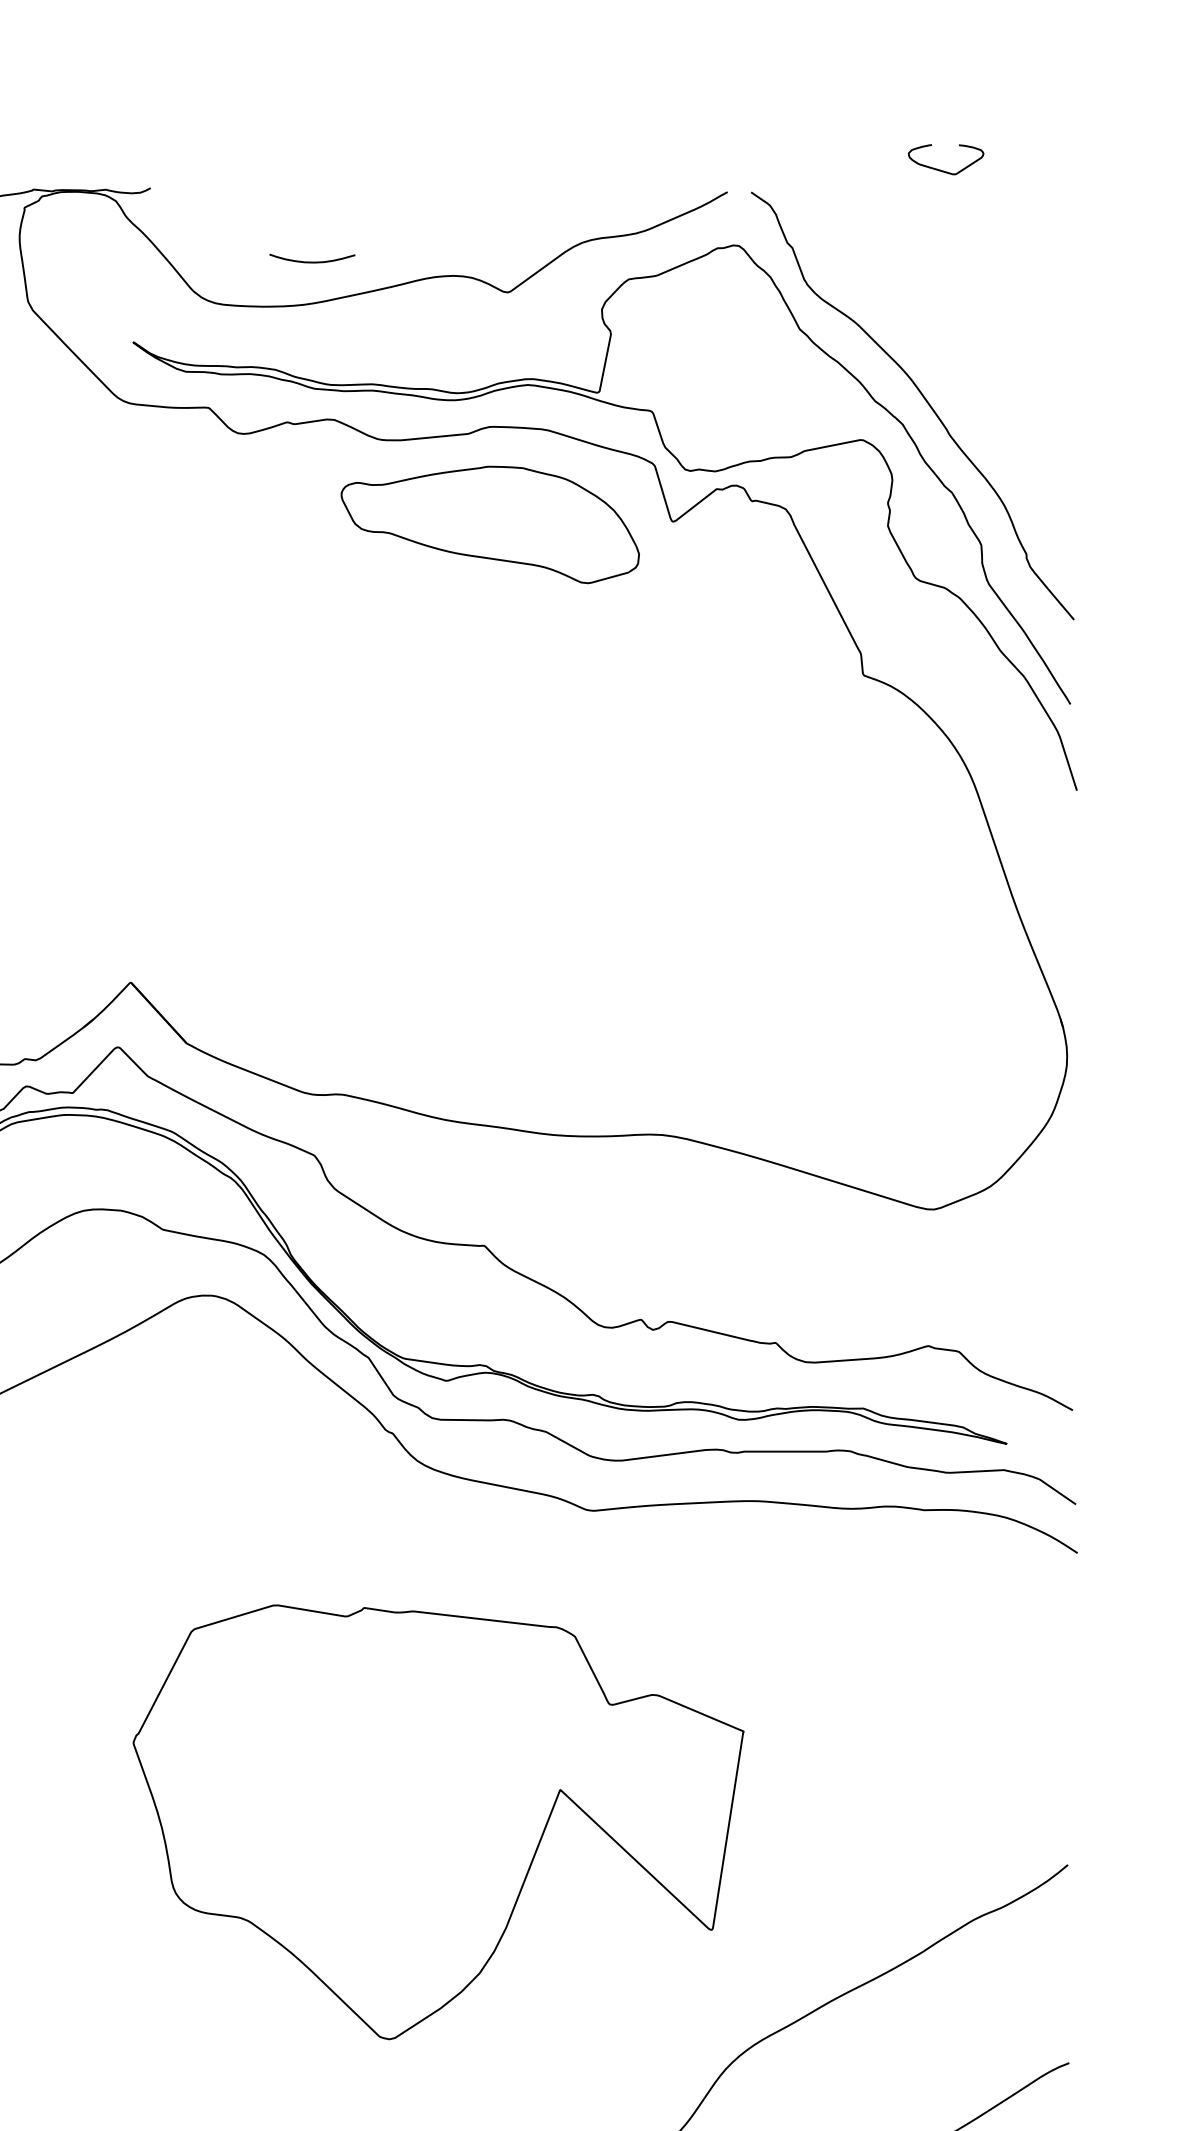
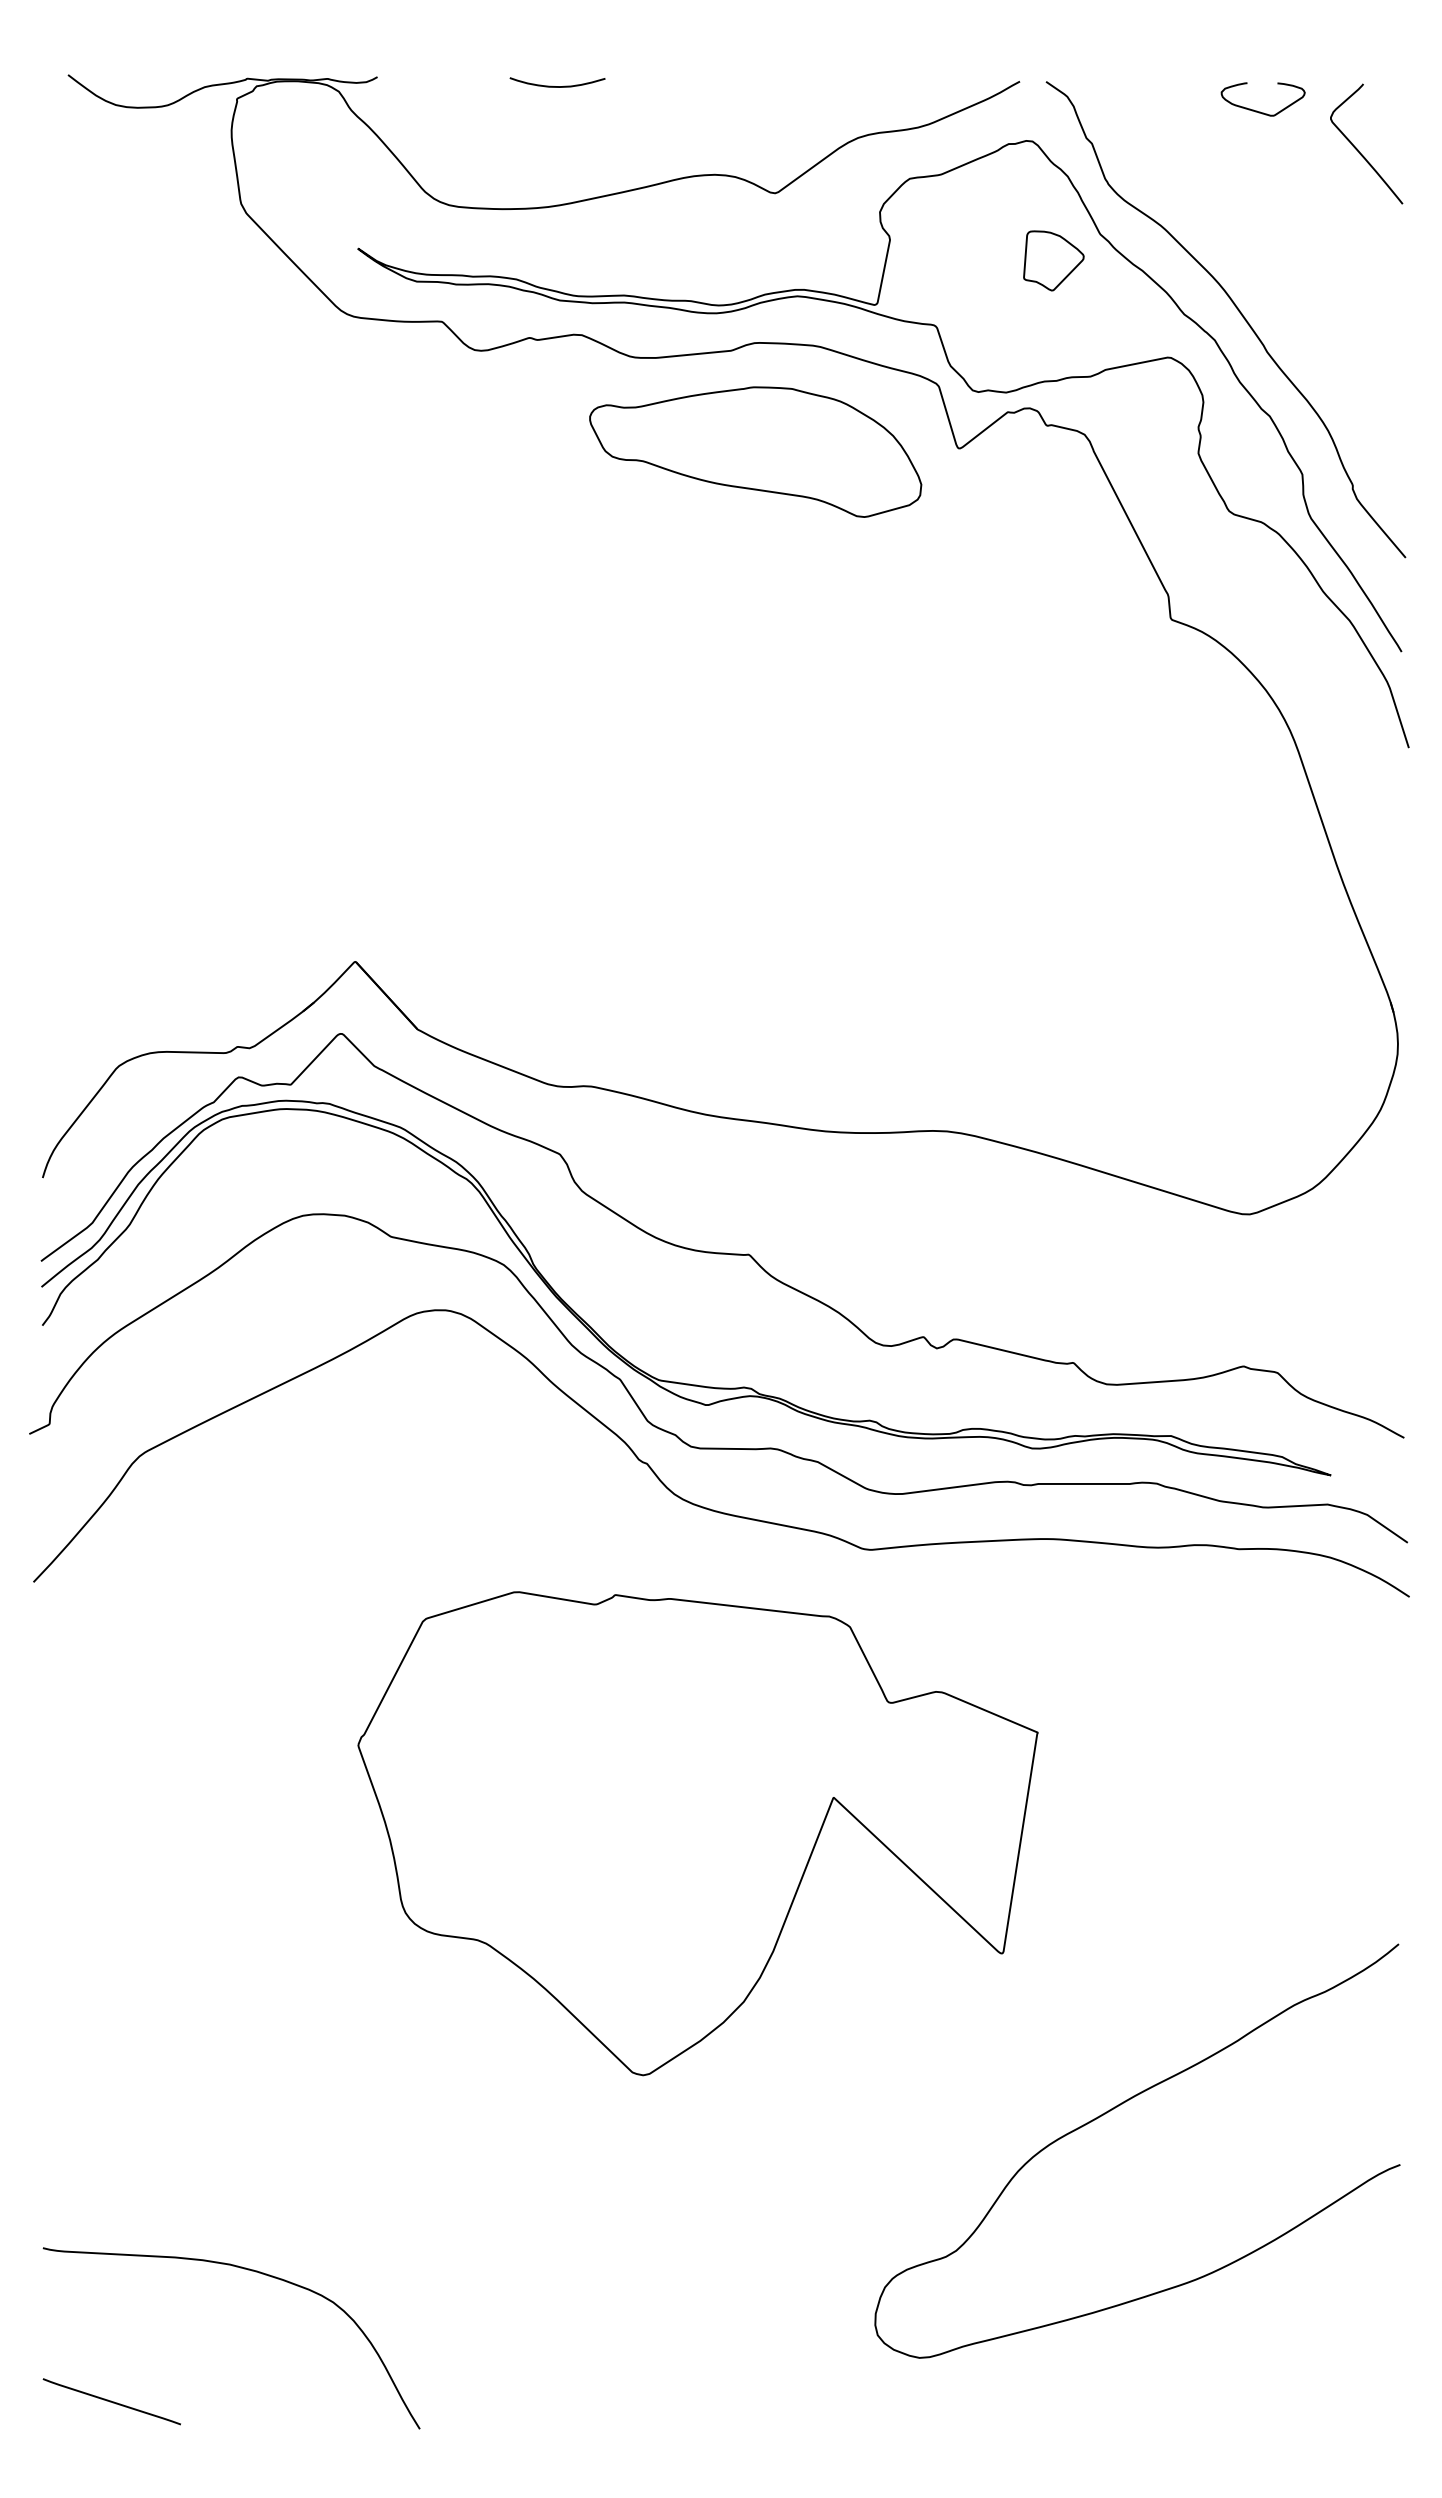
curve: (941, 169) -> (1257, 110), moved
curve: (1031, 253) -> (1358, 149), added
curve: (312, 262) -> (557, 86), moved
part: (757, 352) -> (1053, 260), added
part: (438, 1822) -> (697, 1833), moved

